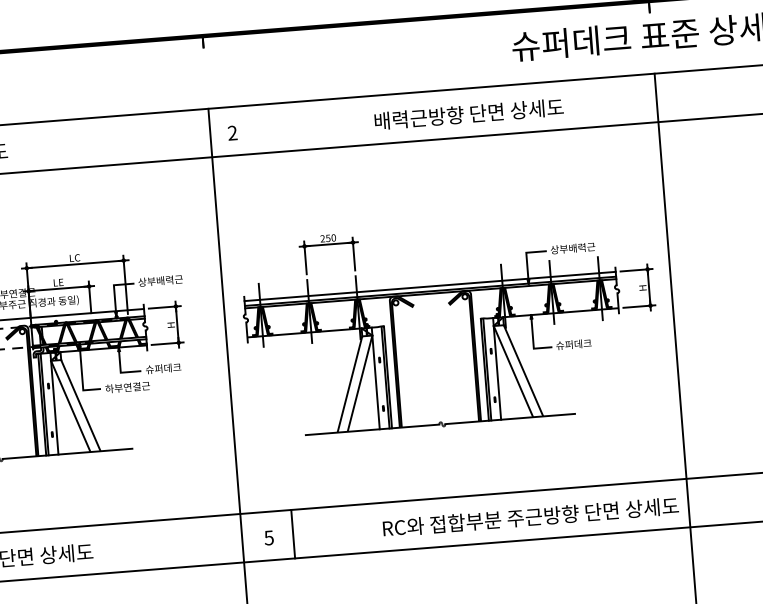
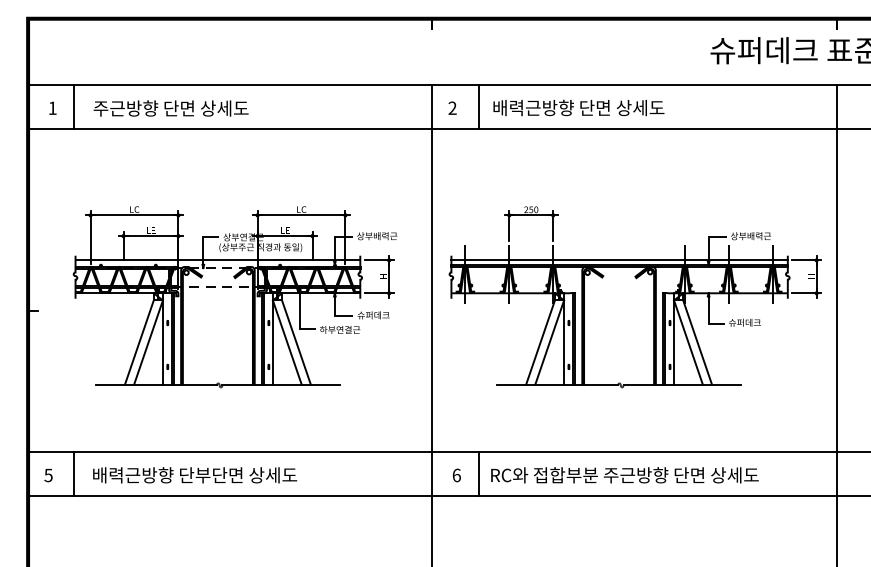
text: (468, 113) -> (578, 107), moved
line: (261, 128) -> (478, 106), added
text: (530, 517) -> (624, 475), moved
text: (268, 538) -> (456, 475), 5 -> 6

